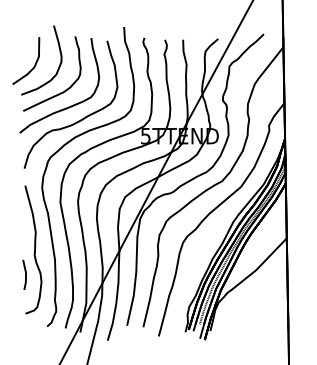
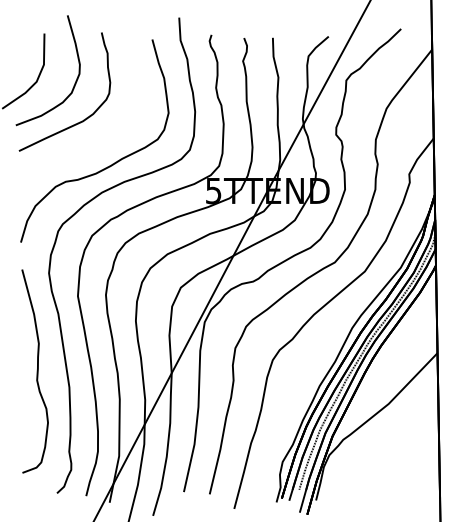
curve: (65, 107) -> (86, 145), removed
line: (25, 274) -> (22, 410), removed

